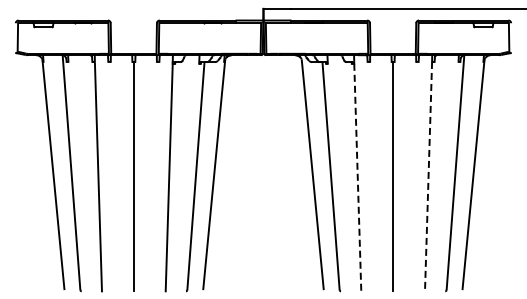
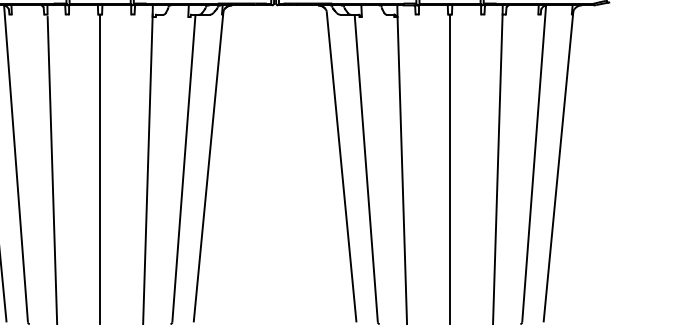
line: (428, 176) -> (497, 169), dashed -> solid
line: (357, 177) -> (401, 170), dashed -> solid

